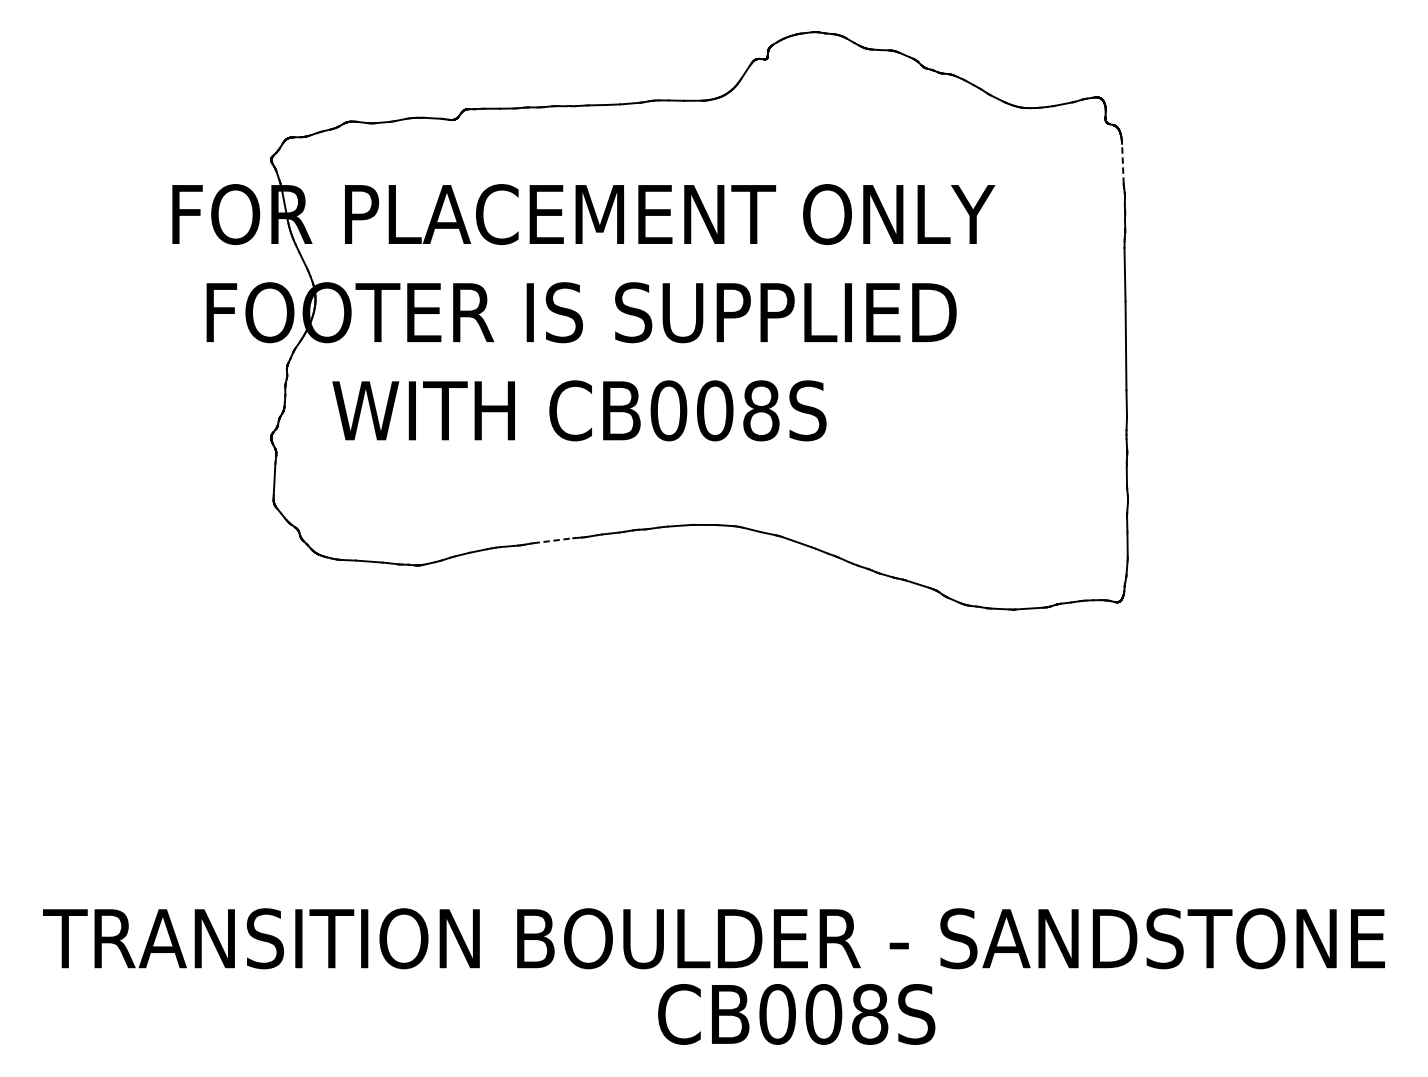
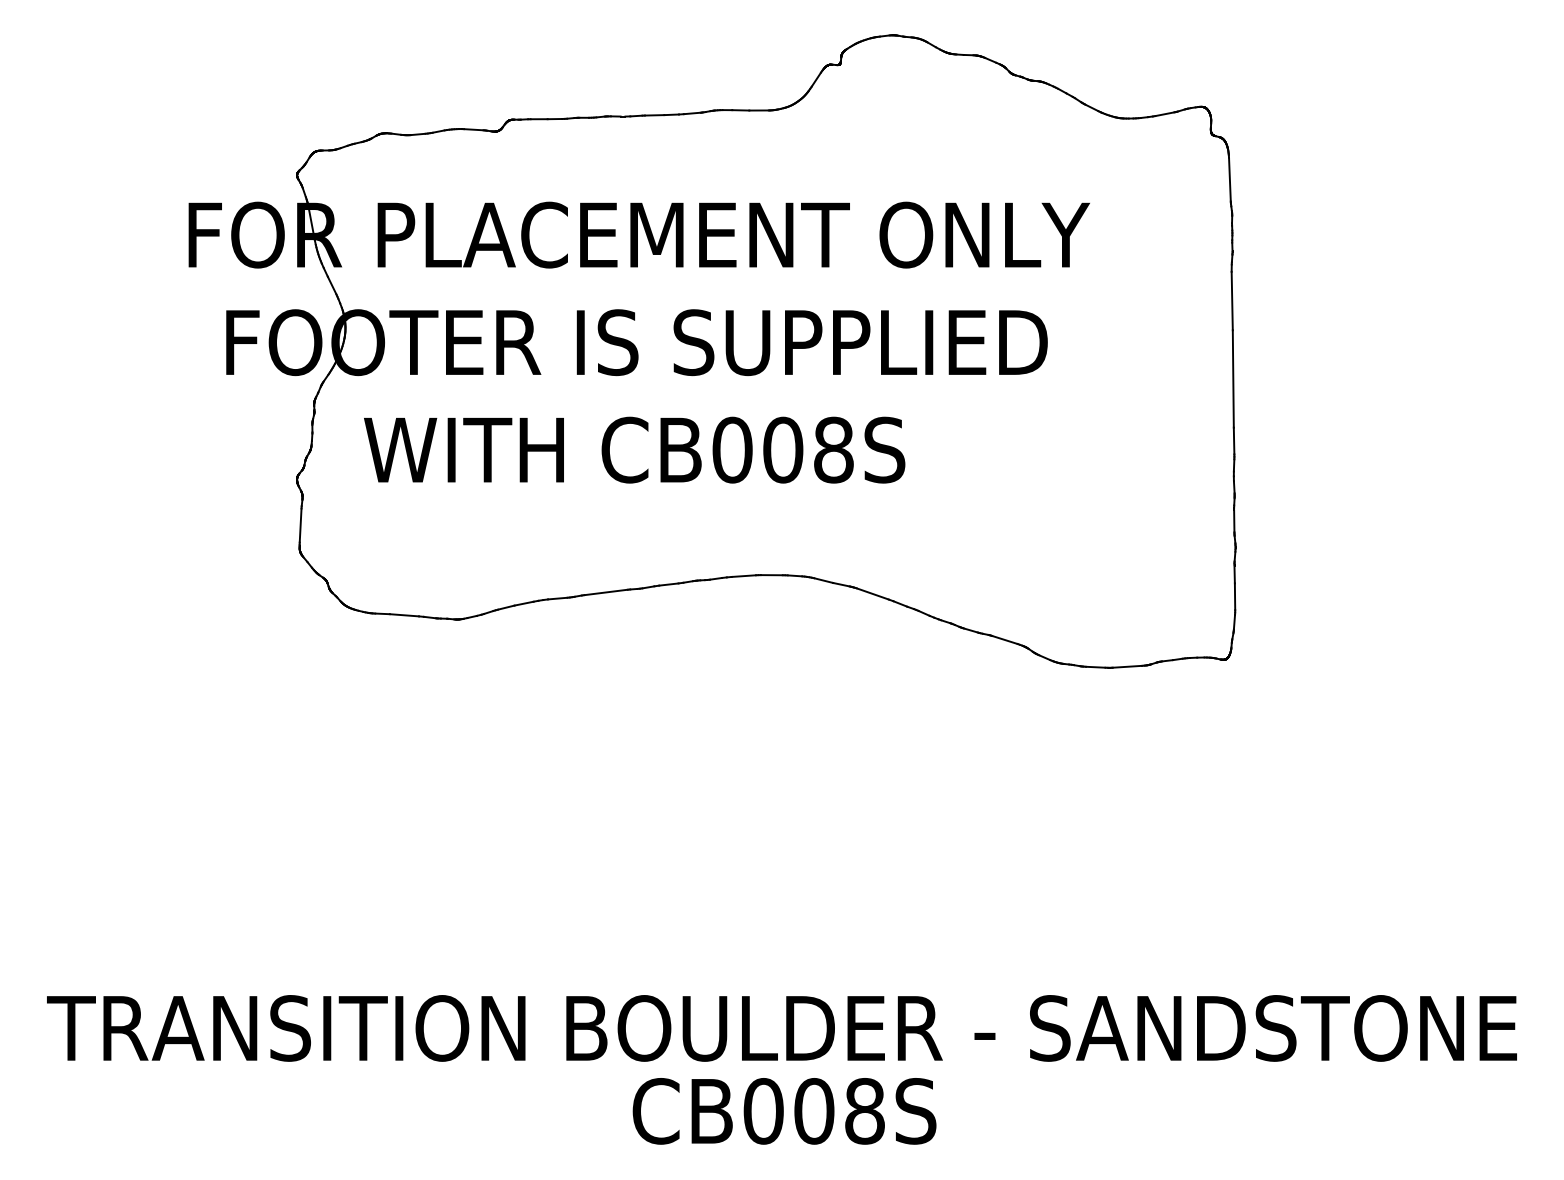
line: (1122, 163) -> (1229, 179), dashed -> solid
line: (553, 540) -> (606, 592), dashed -> solid
text: (796, 1014) -> (784, 1111), moved

